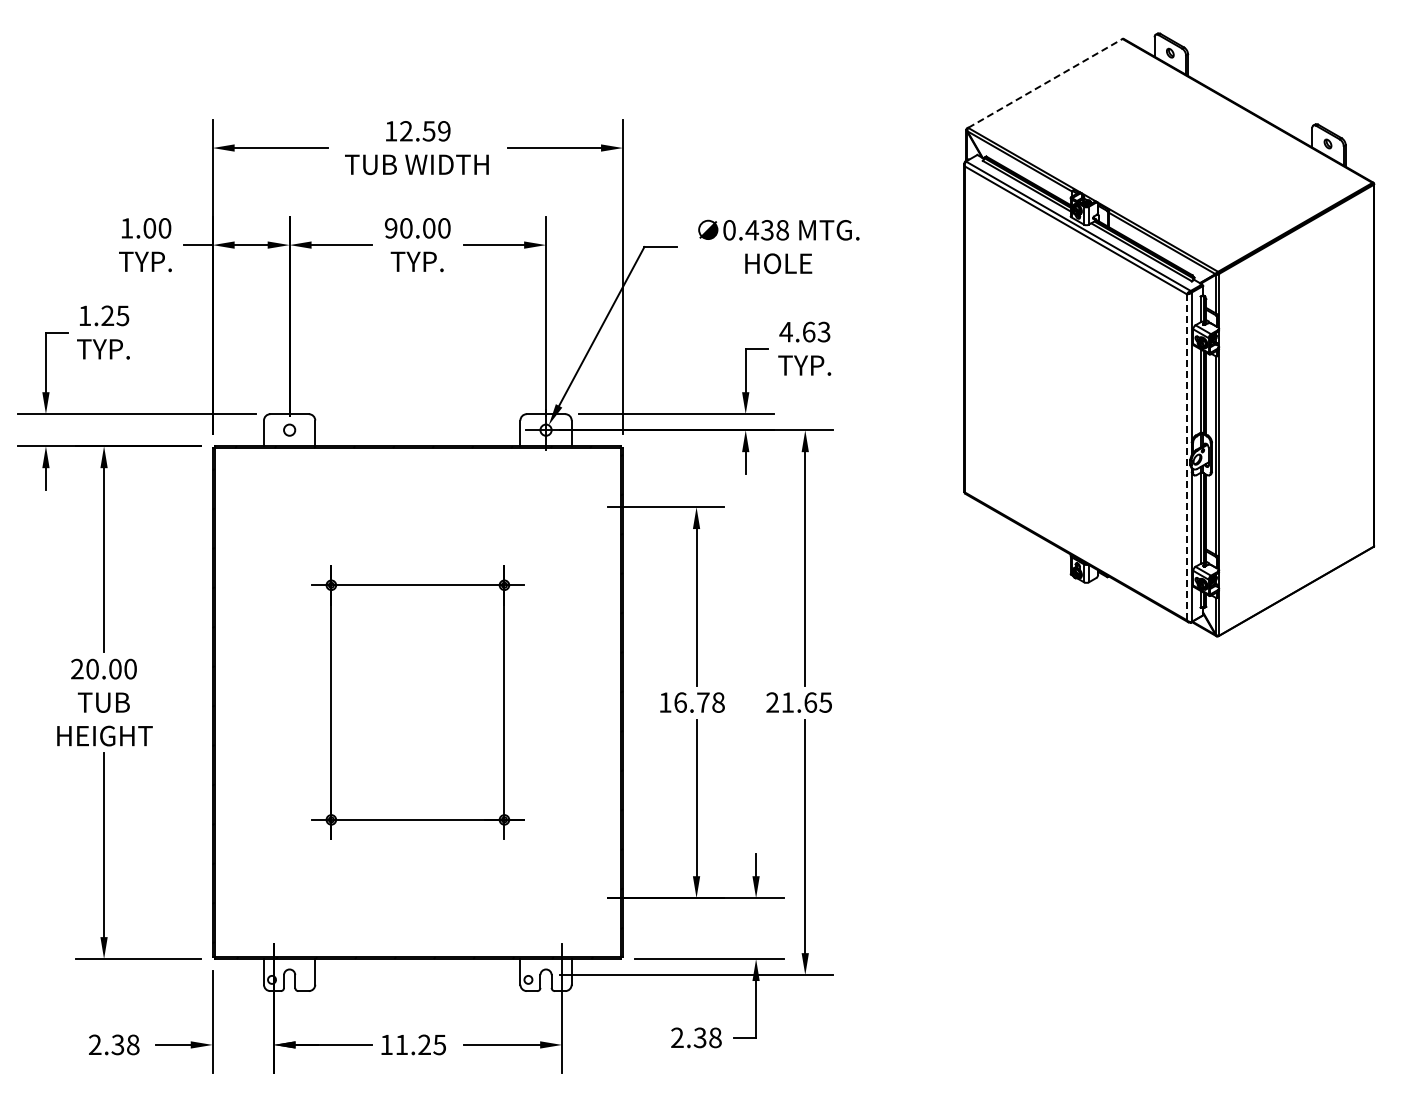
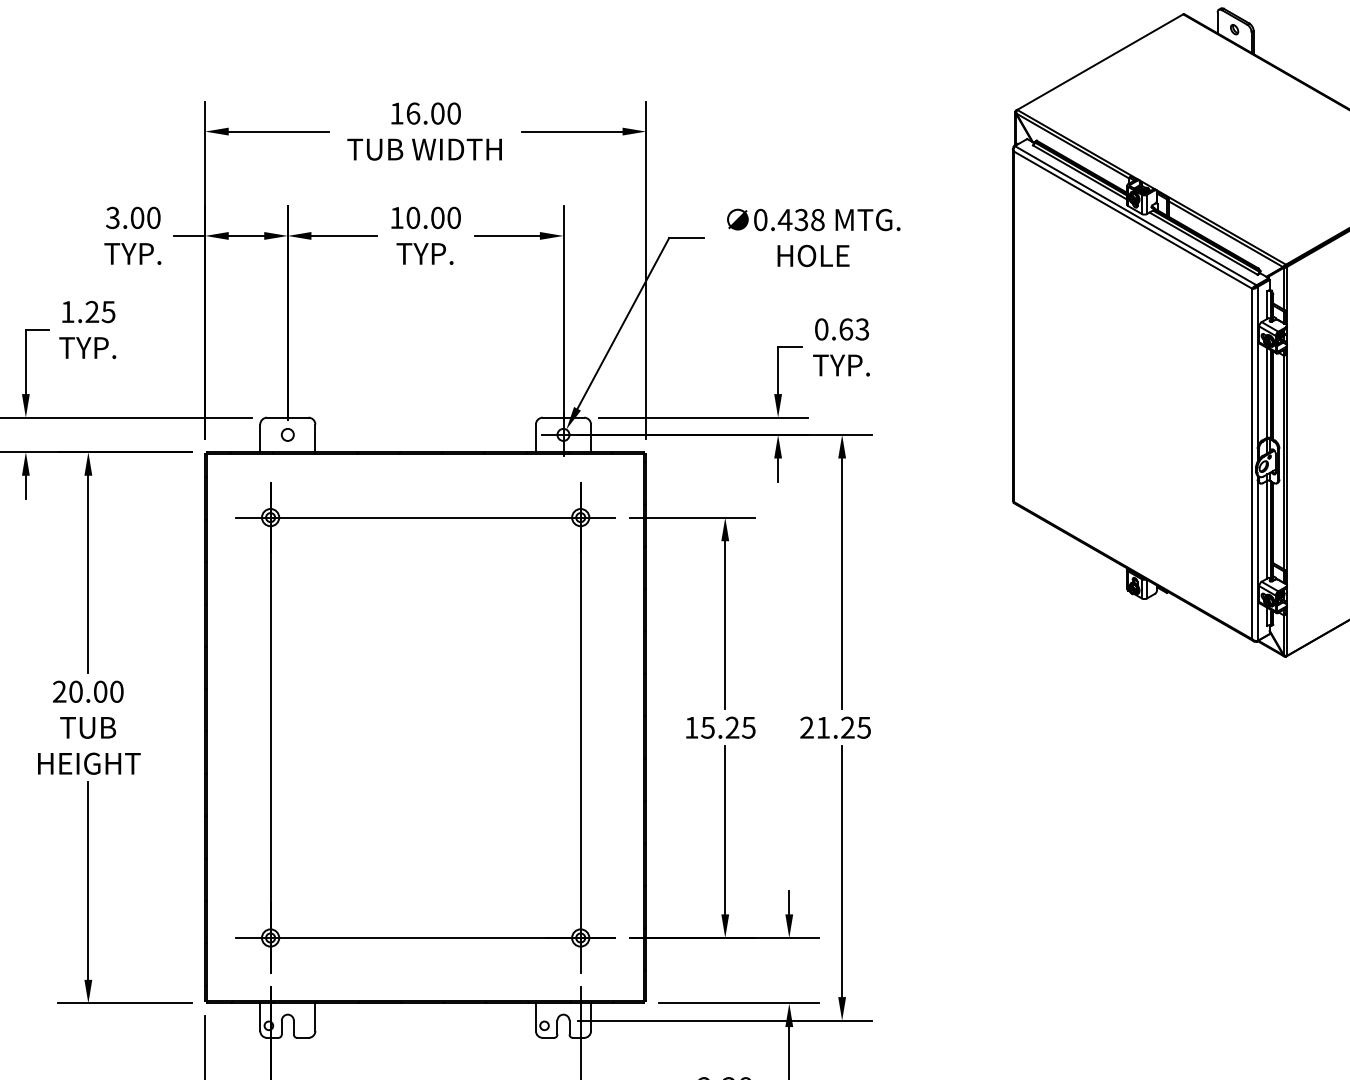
line: (1045, 83) -> (1100, 62), dashed -> solid
text: (425, 131) -> (433, 113), 12.59 -> 16.00
text: (126, 228) -> (112, 218), 1.00 -> 3.00
text: (390, 228) -> (396, 218), 90.00 -> 10.00
text: (785, 331) -> (820, 328), 4.63 -> 0.63
line: (1186, 457) -> (1251, 464), dashed -> solid
part: (417, 702) -> (425, 727), size x1.67
text: (699, 702) -> (728, 727), 16.78 -> 15.25
text: (810, 702) -> (847, 727), 21.65 -> 21.25

